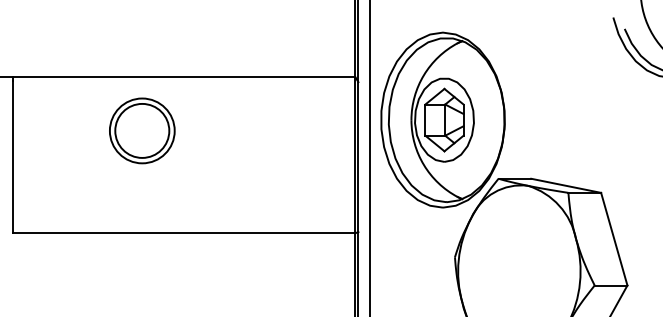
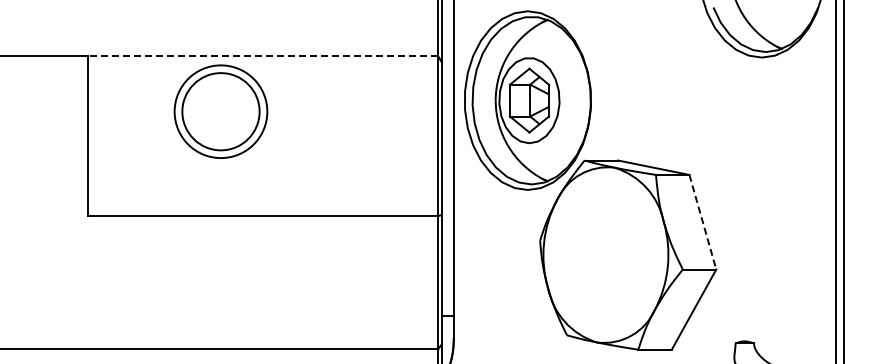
line: (184, 76) -> (263, 56), solid -> dashed
part: (141, 130) -> (220, 111), size x1.4
line: (613, 239) -> (702, 222), solid -> dashed

